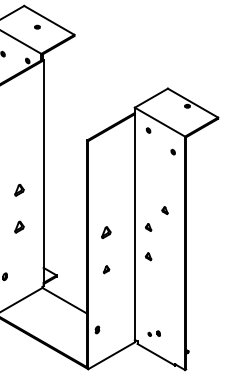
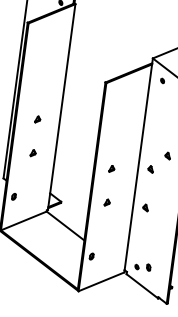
part: (19, 189) -> (37, 118), size x0.62
part: (19, 226) -> (33, 152), size x0.62
part: (106, 232) -> (111, 168), size x0.62
part: (148, 256) -> (145, 207), moved
part: (154, 333) -> (143, 266), size x1.43

